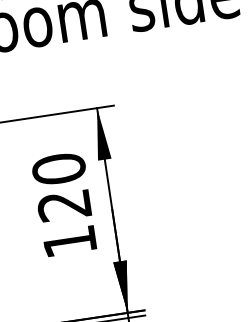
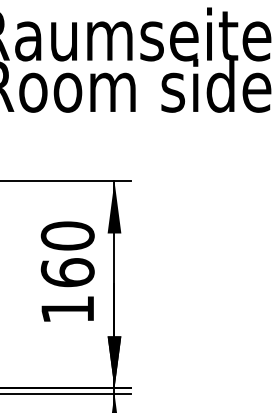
text: (64, 205) -> (67, 272), 120 -> 160

